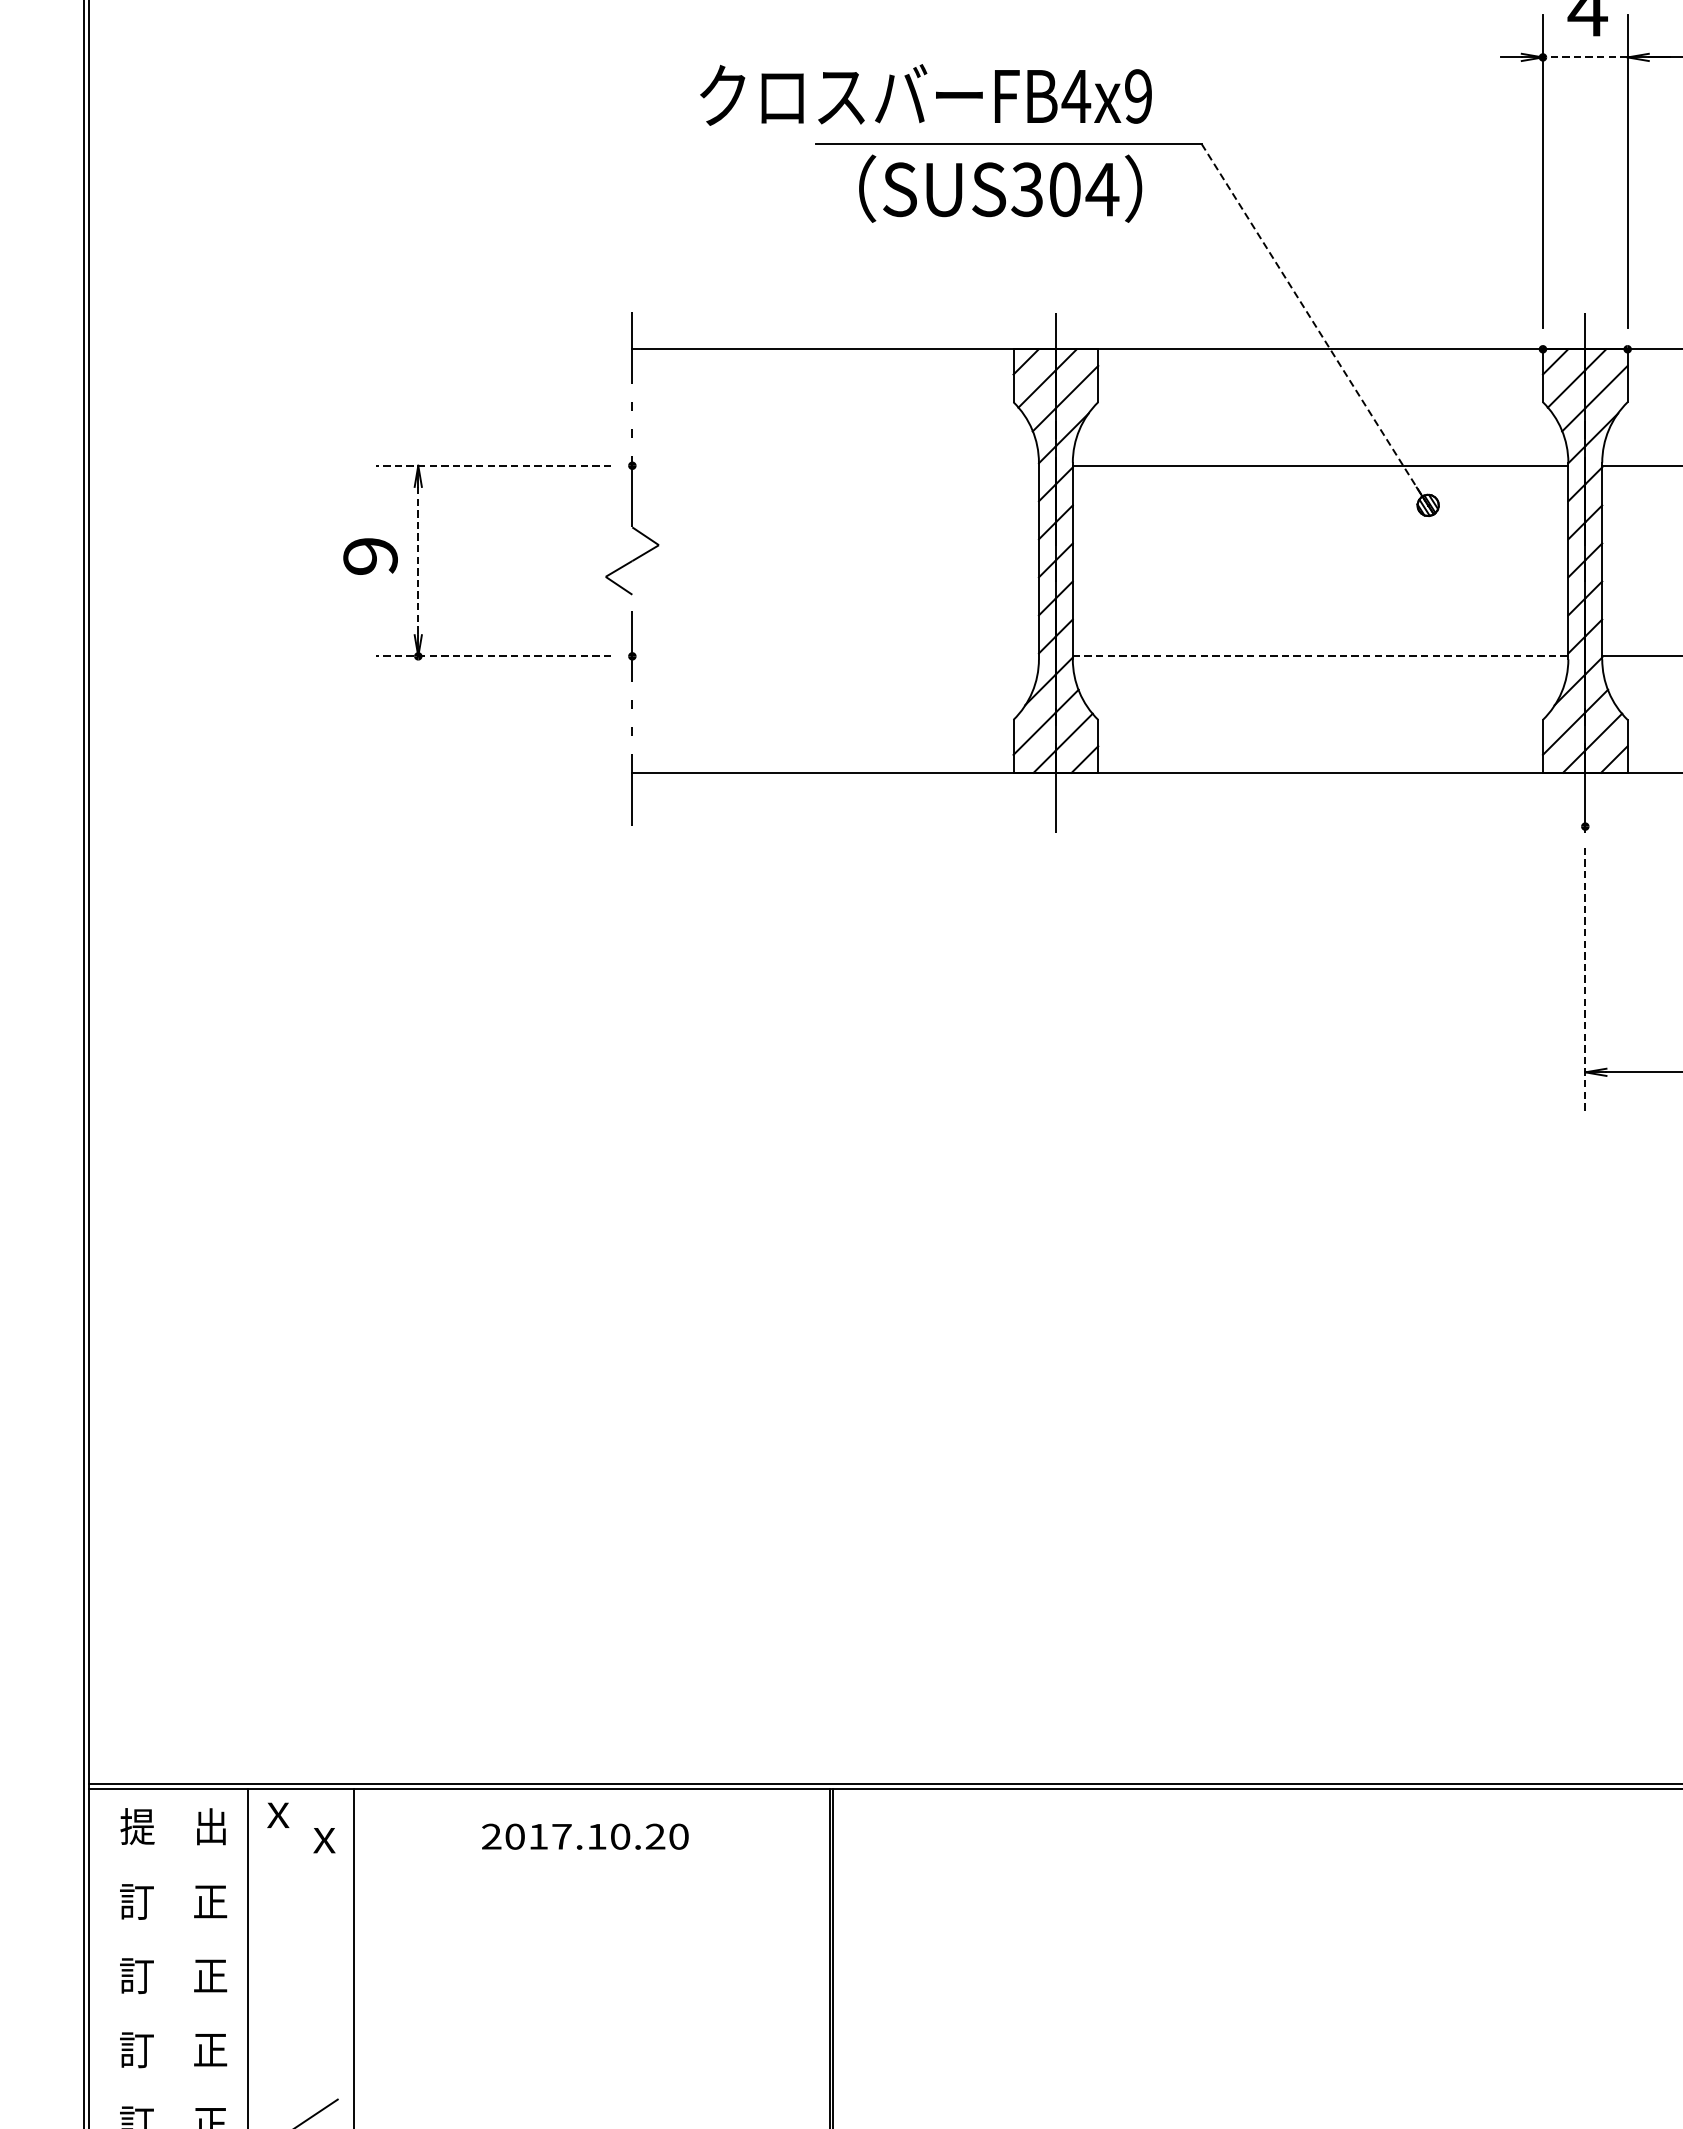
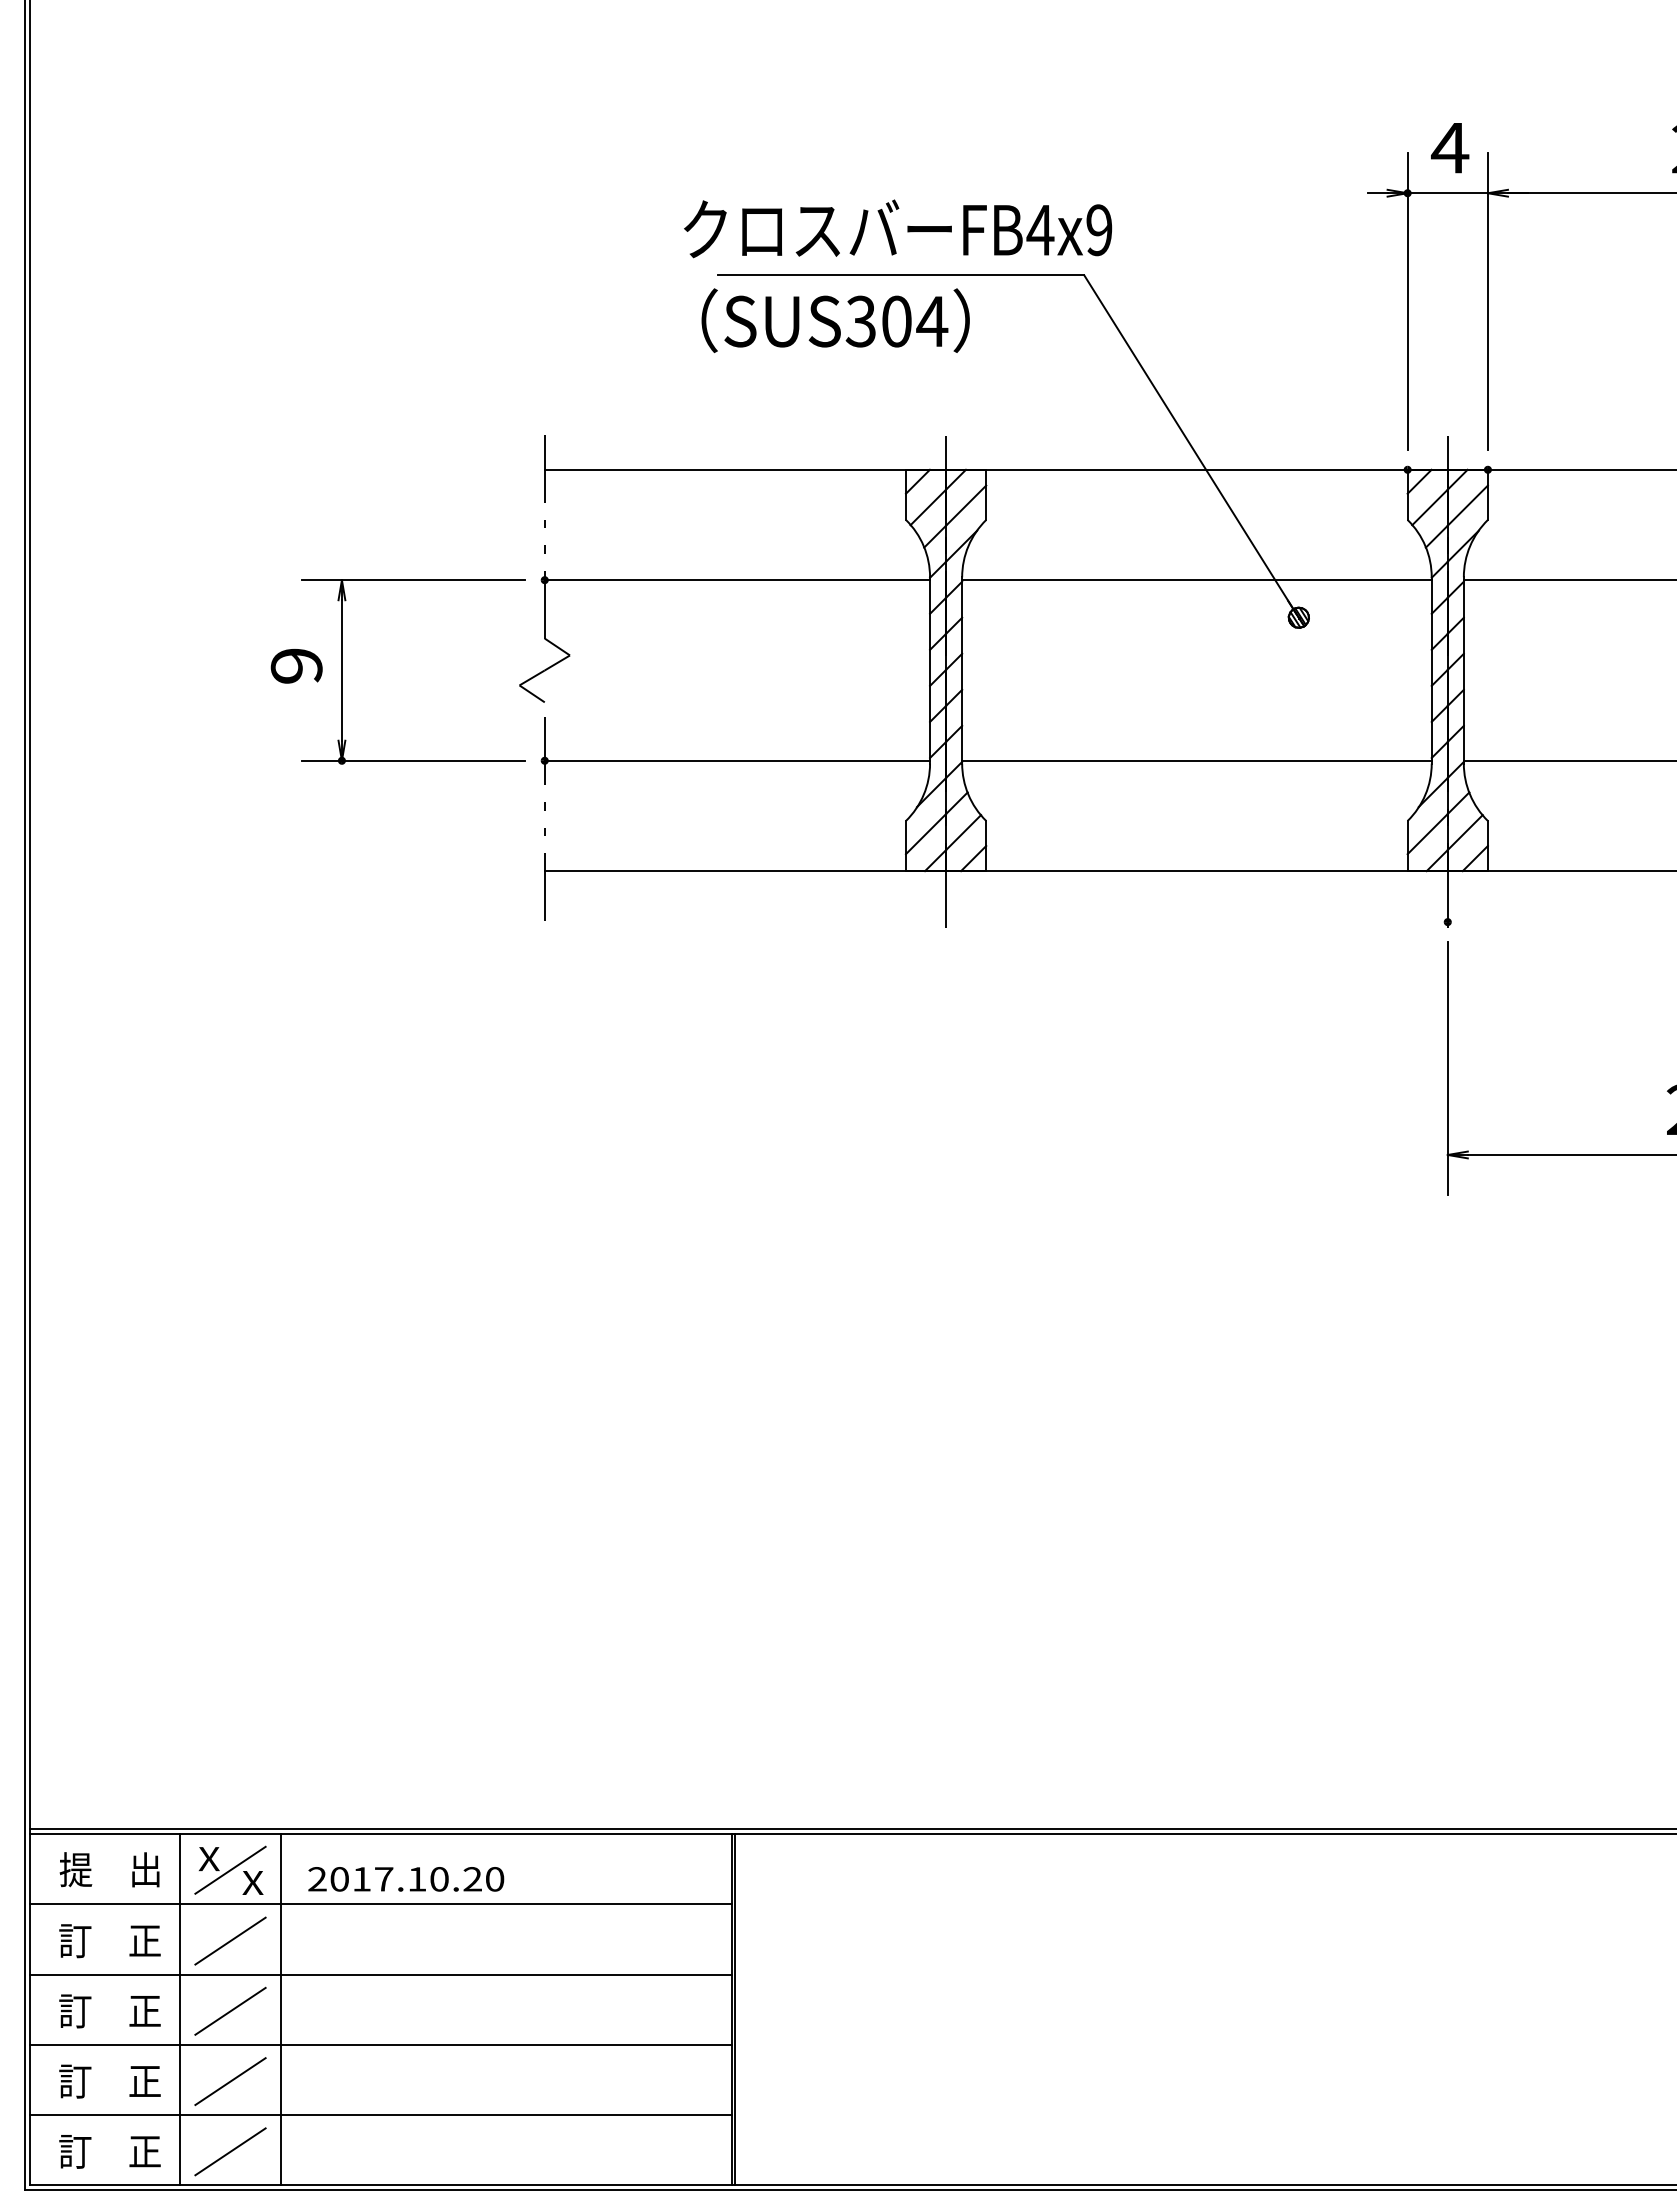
line: (1585, 57) -> (1447, 193), dashed -> solid
text: (926, 94) -> (898, 228), moved
text: (1000, 188) -> (835, 320), moved
line: (1313, 323) -> (1190, 445), dashed -> solid
line: (492, 466) -> (412, 580), dashed -> solid
line: (835, 466) -> (737, 580), added
line: (417, 561) -> (341, 670), dashed -> solid
line: (492, 656) -> (412, 760), dashed -> solid
line: (835, 656) -> (737, 760), added
line: (1320, 656) -> (1196, 760), dashed -> solid
line: (1585, 982) -> (1447, 1069), dashed -> solid
line: (300, 1826) -> (230, 1869), added
text: (585, 1836) -> (406, 1879), moved
line: (458, 1863) -> (380, 1904), added
line: (300, 1901) -> (230, 1940), added
line: (458, 1937) -> (380, 1974), added
line: (300, 1975) -> (230, 2010), added
line: (458, 2011) -> (380, 2044), added
line: (300, 2050) -> (230, 2081), added
line: (458, 2085) -> (380, 2115), added

